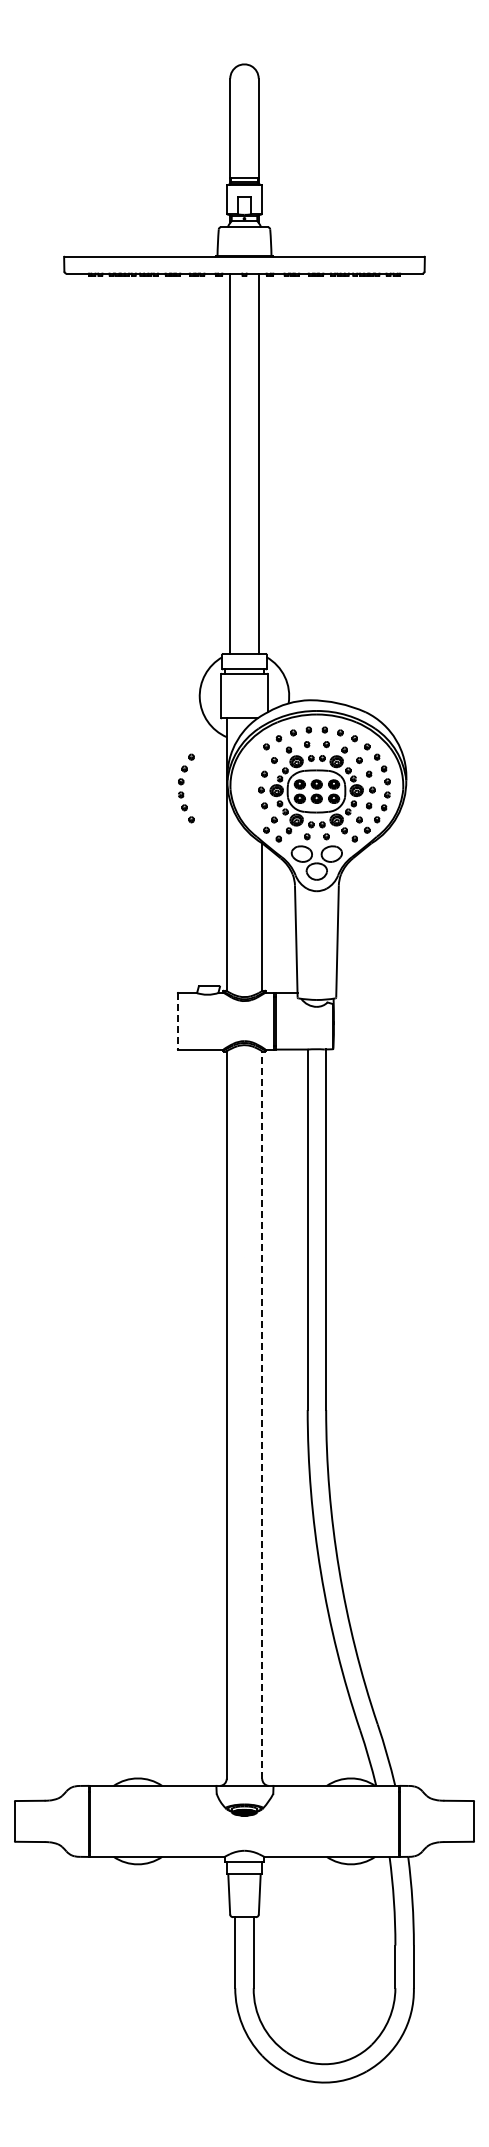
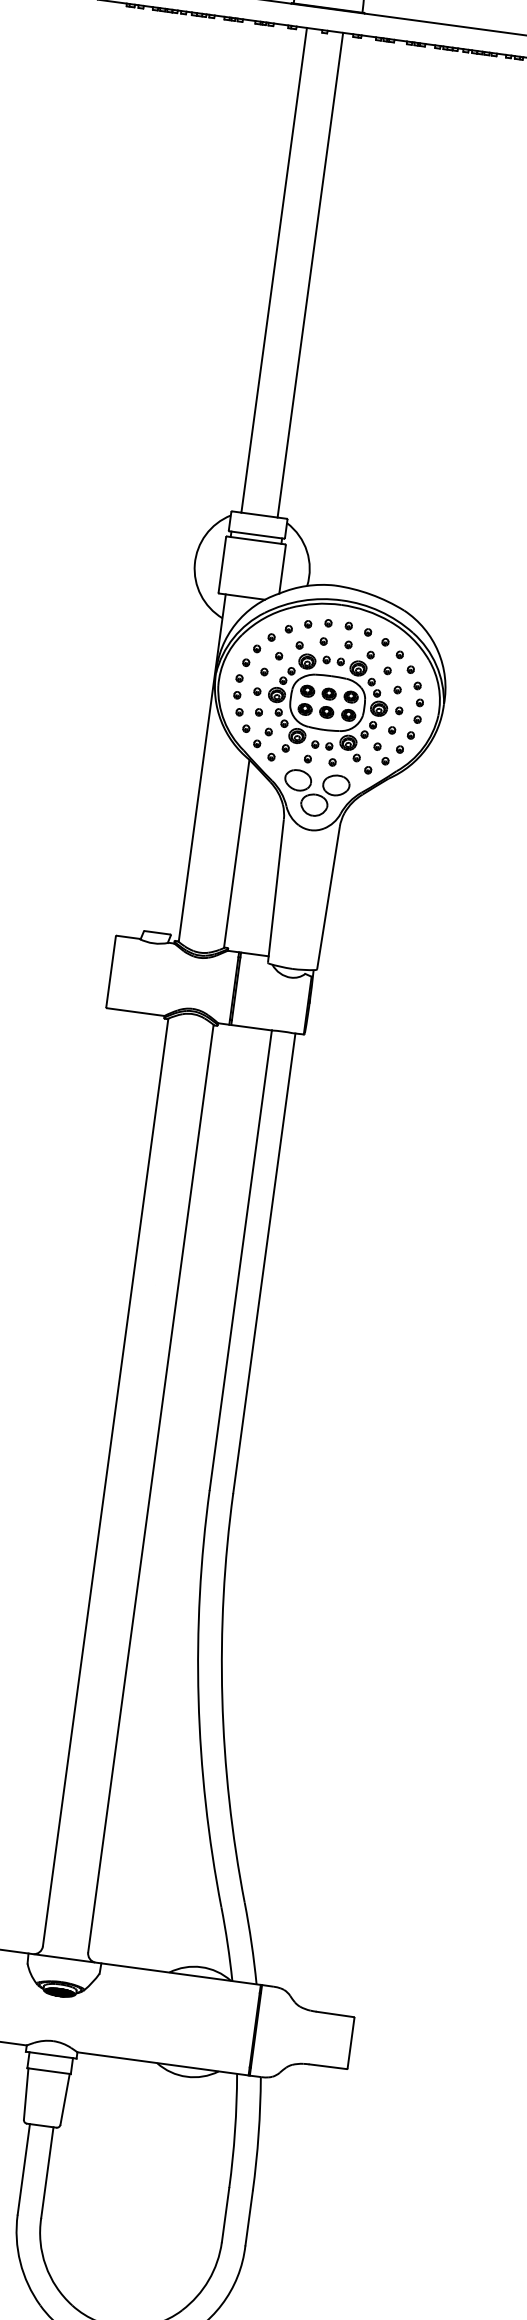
part: (186, 788) -> (245, 687), moved
line: (177, 1021) -> (110, 972), dashed -> solid
line: (262, 1415) -> (151, 1489), dashed -> solid

